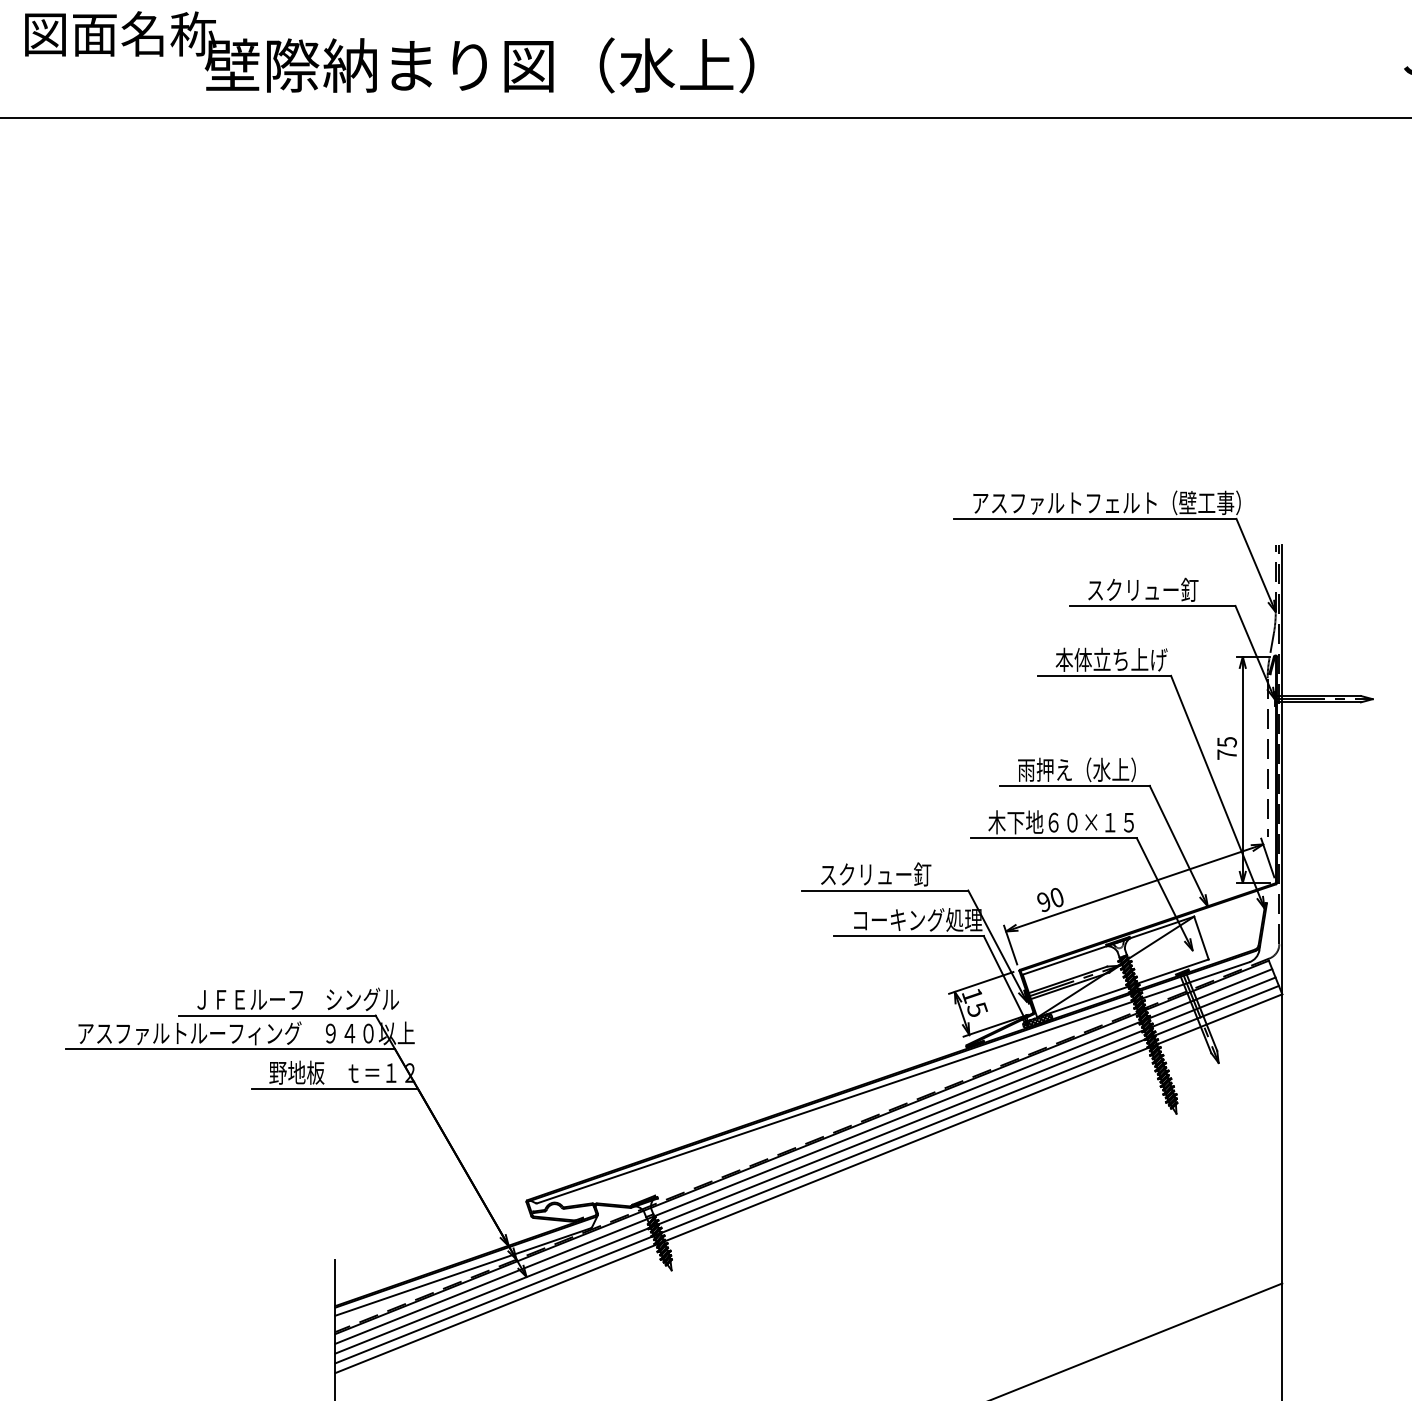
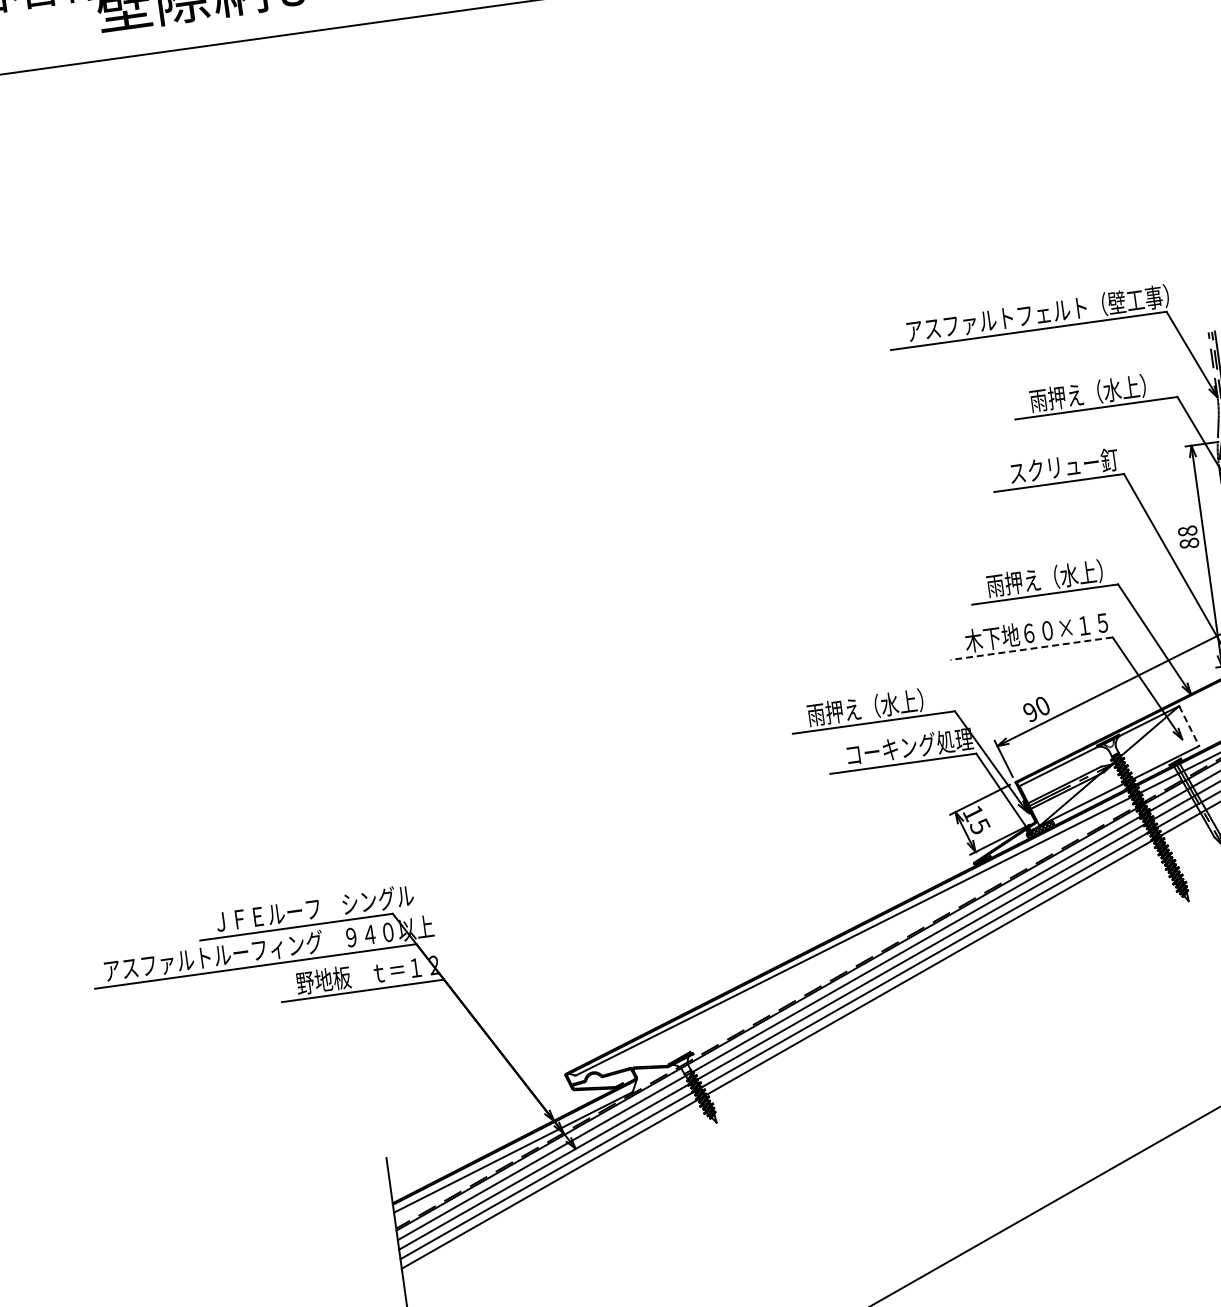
text: (1145, 589) -> (1087, 393), スクリュー釘 -> 雨押え（水上）
text: (1111, 659) -> (1063, 466), 本体立ち上げ -> スクリュー釘
text: (1226, 748) -> (1187, 537), 75 -> 88
line: (1053, 838) -> (1031, 648), solid -> dashed
text: (878, 874) -> (865, 707), スクリュー釘 -> 雨押え（水上）
line: (1201, 938) -> (1189, 726), solid -> dashed

